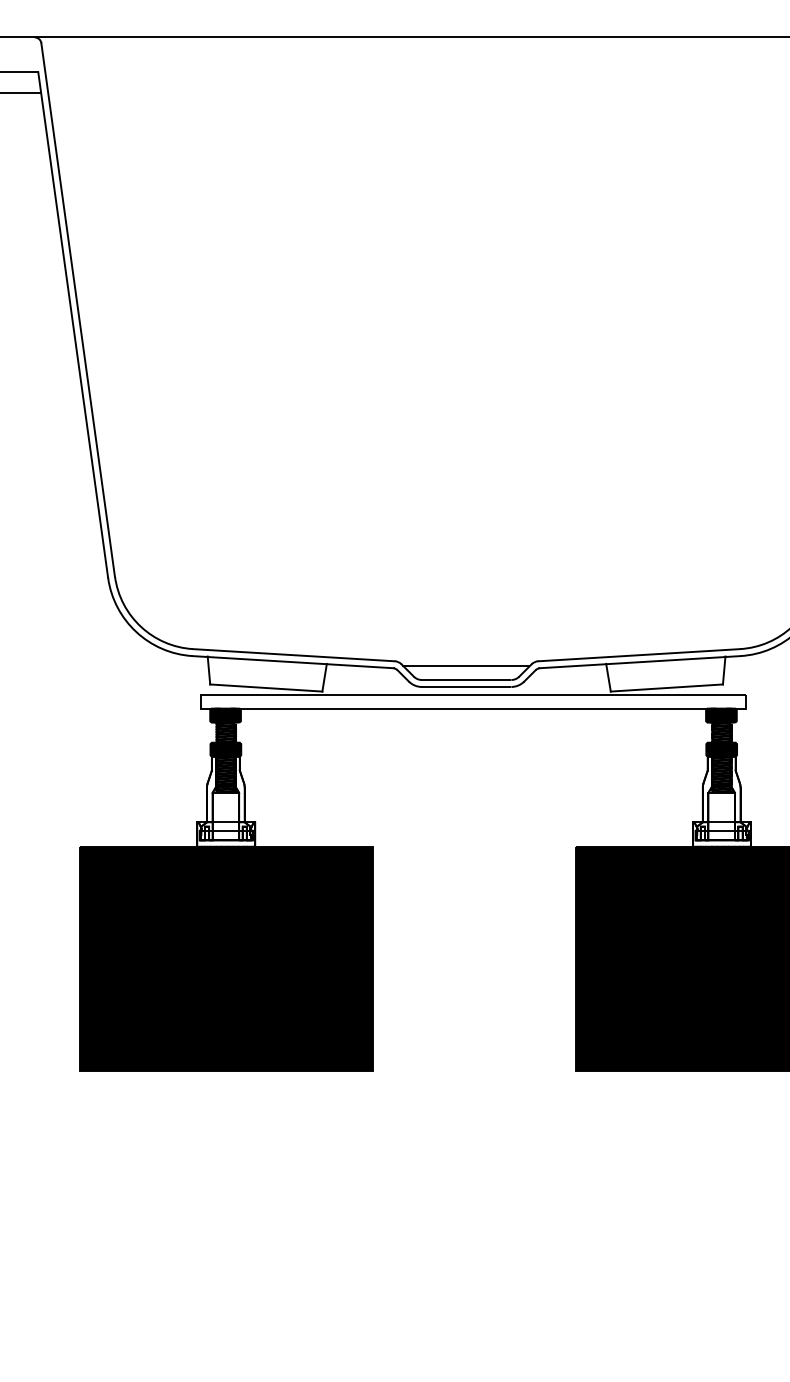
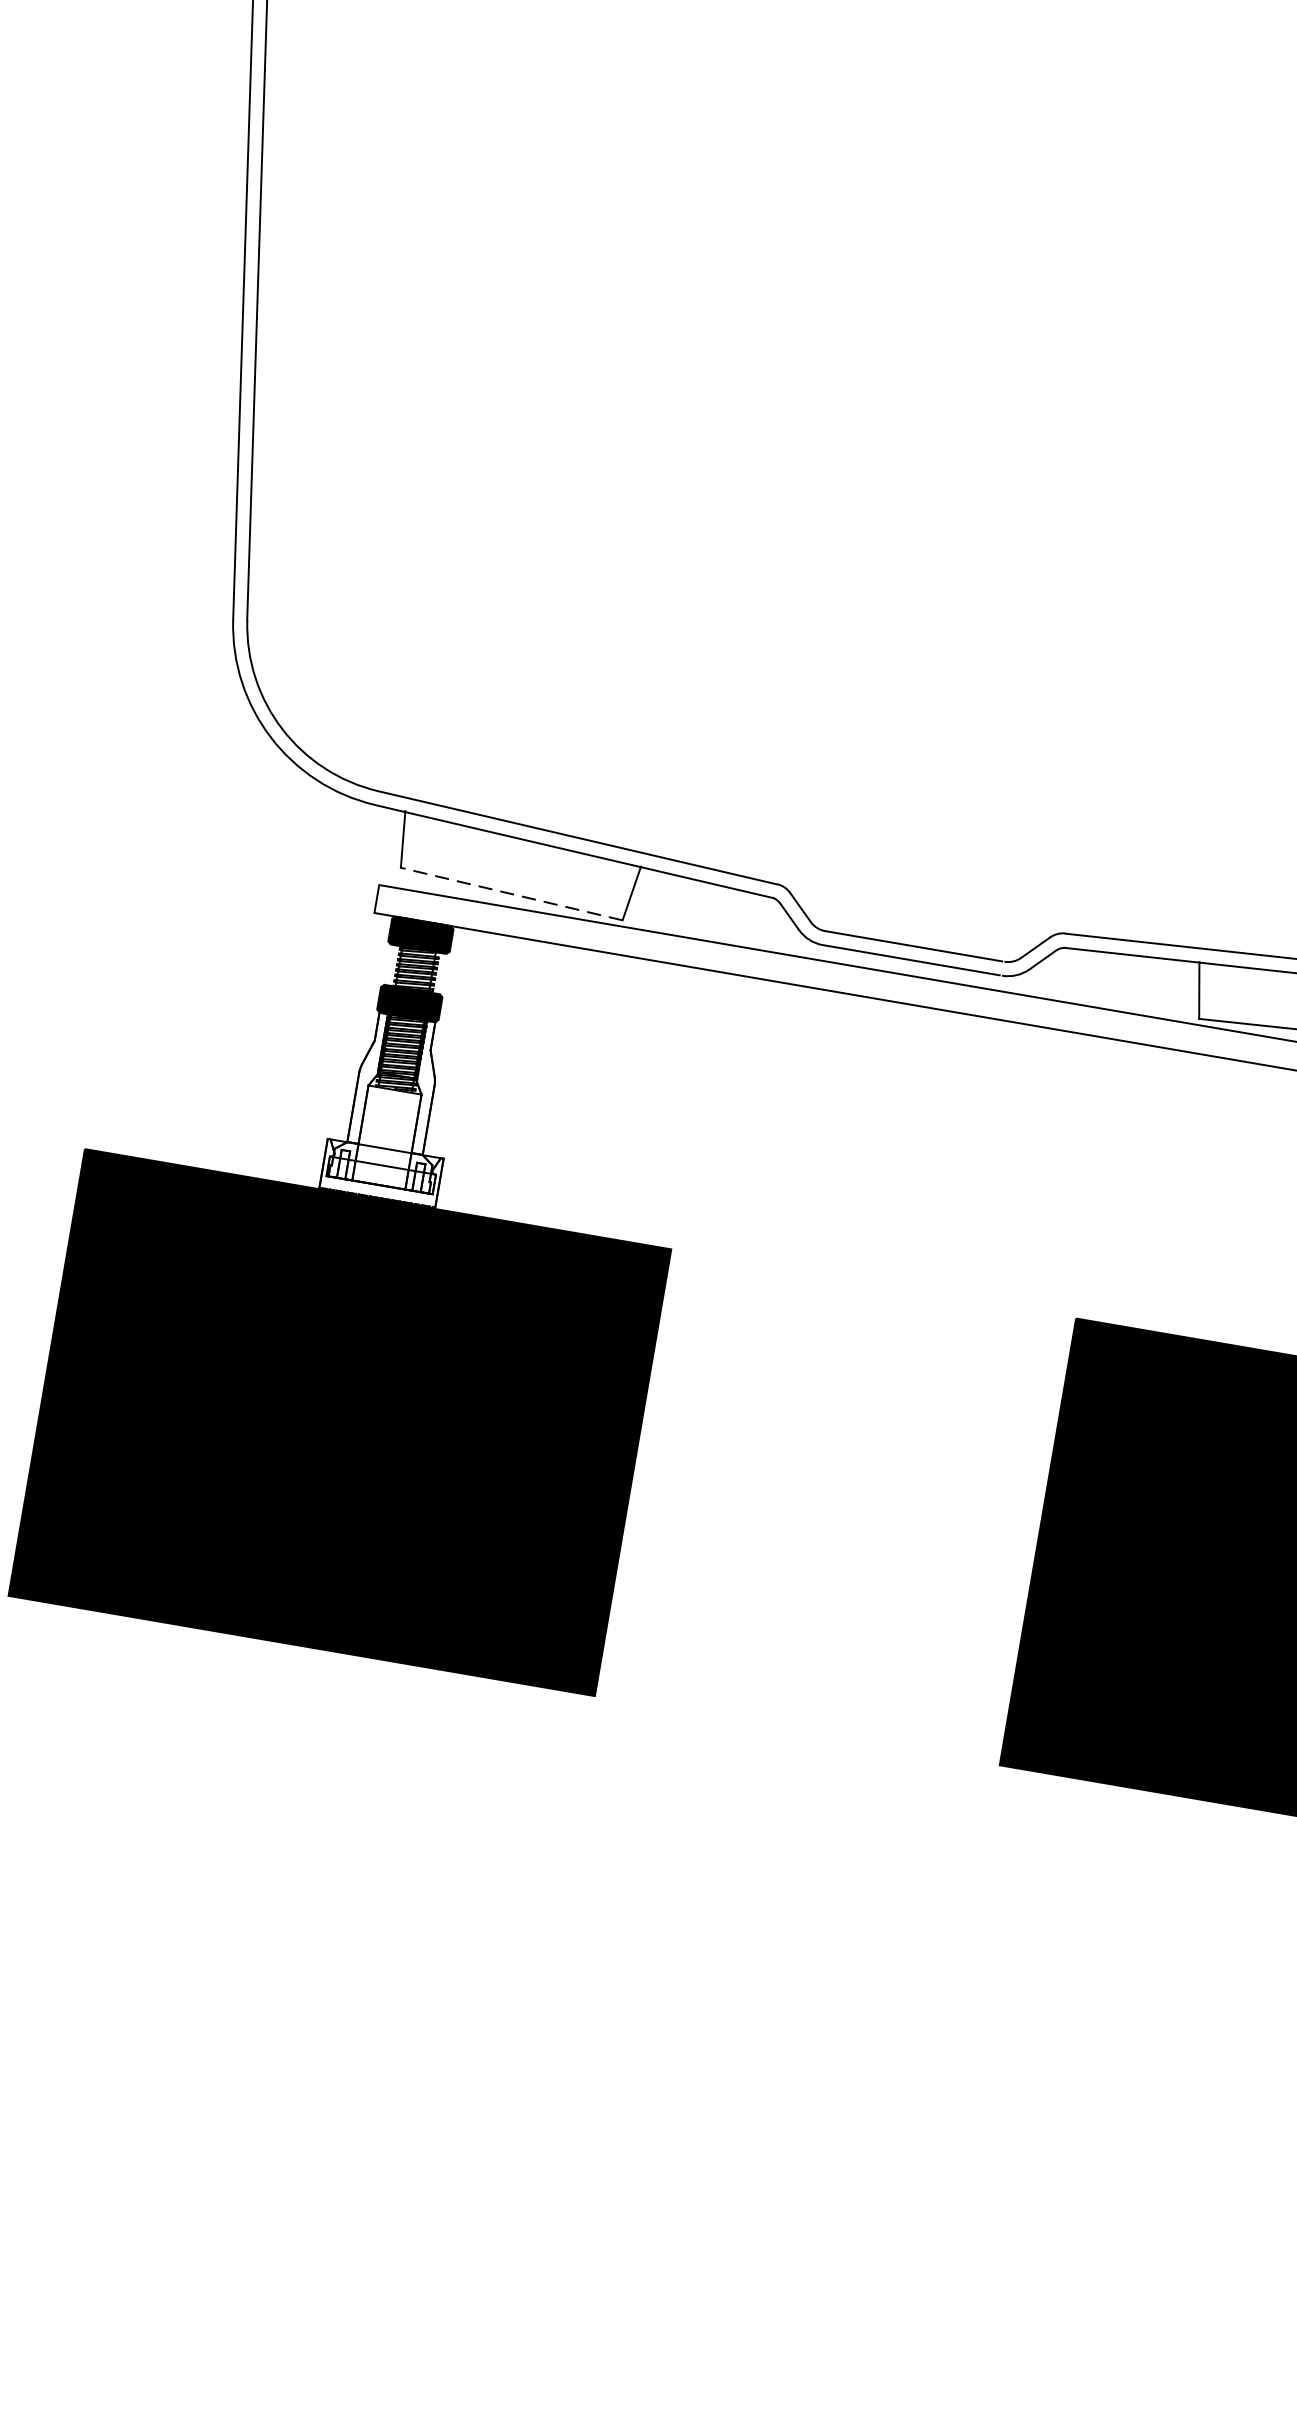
line: (465, 665) -> (917, 917), removed
line: (265, 687) -> (510, 892), solid -> dashed

